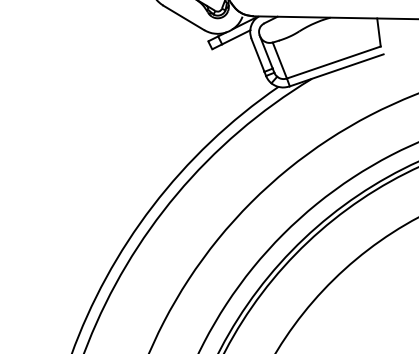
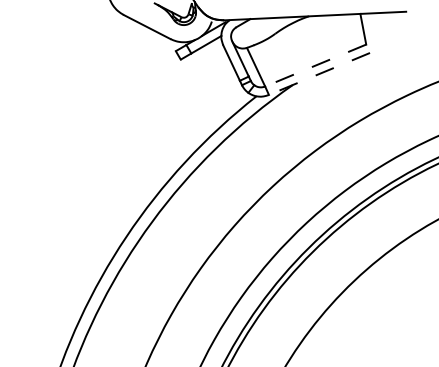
line: (333, 62) -> (315, 65), solid -> dashed
line: (336, 70) -> (319, 74), solid -> dashed

